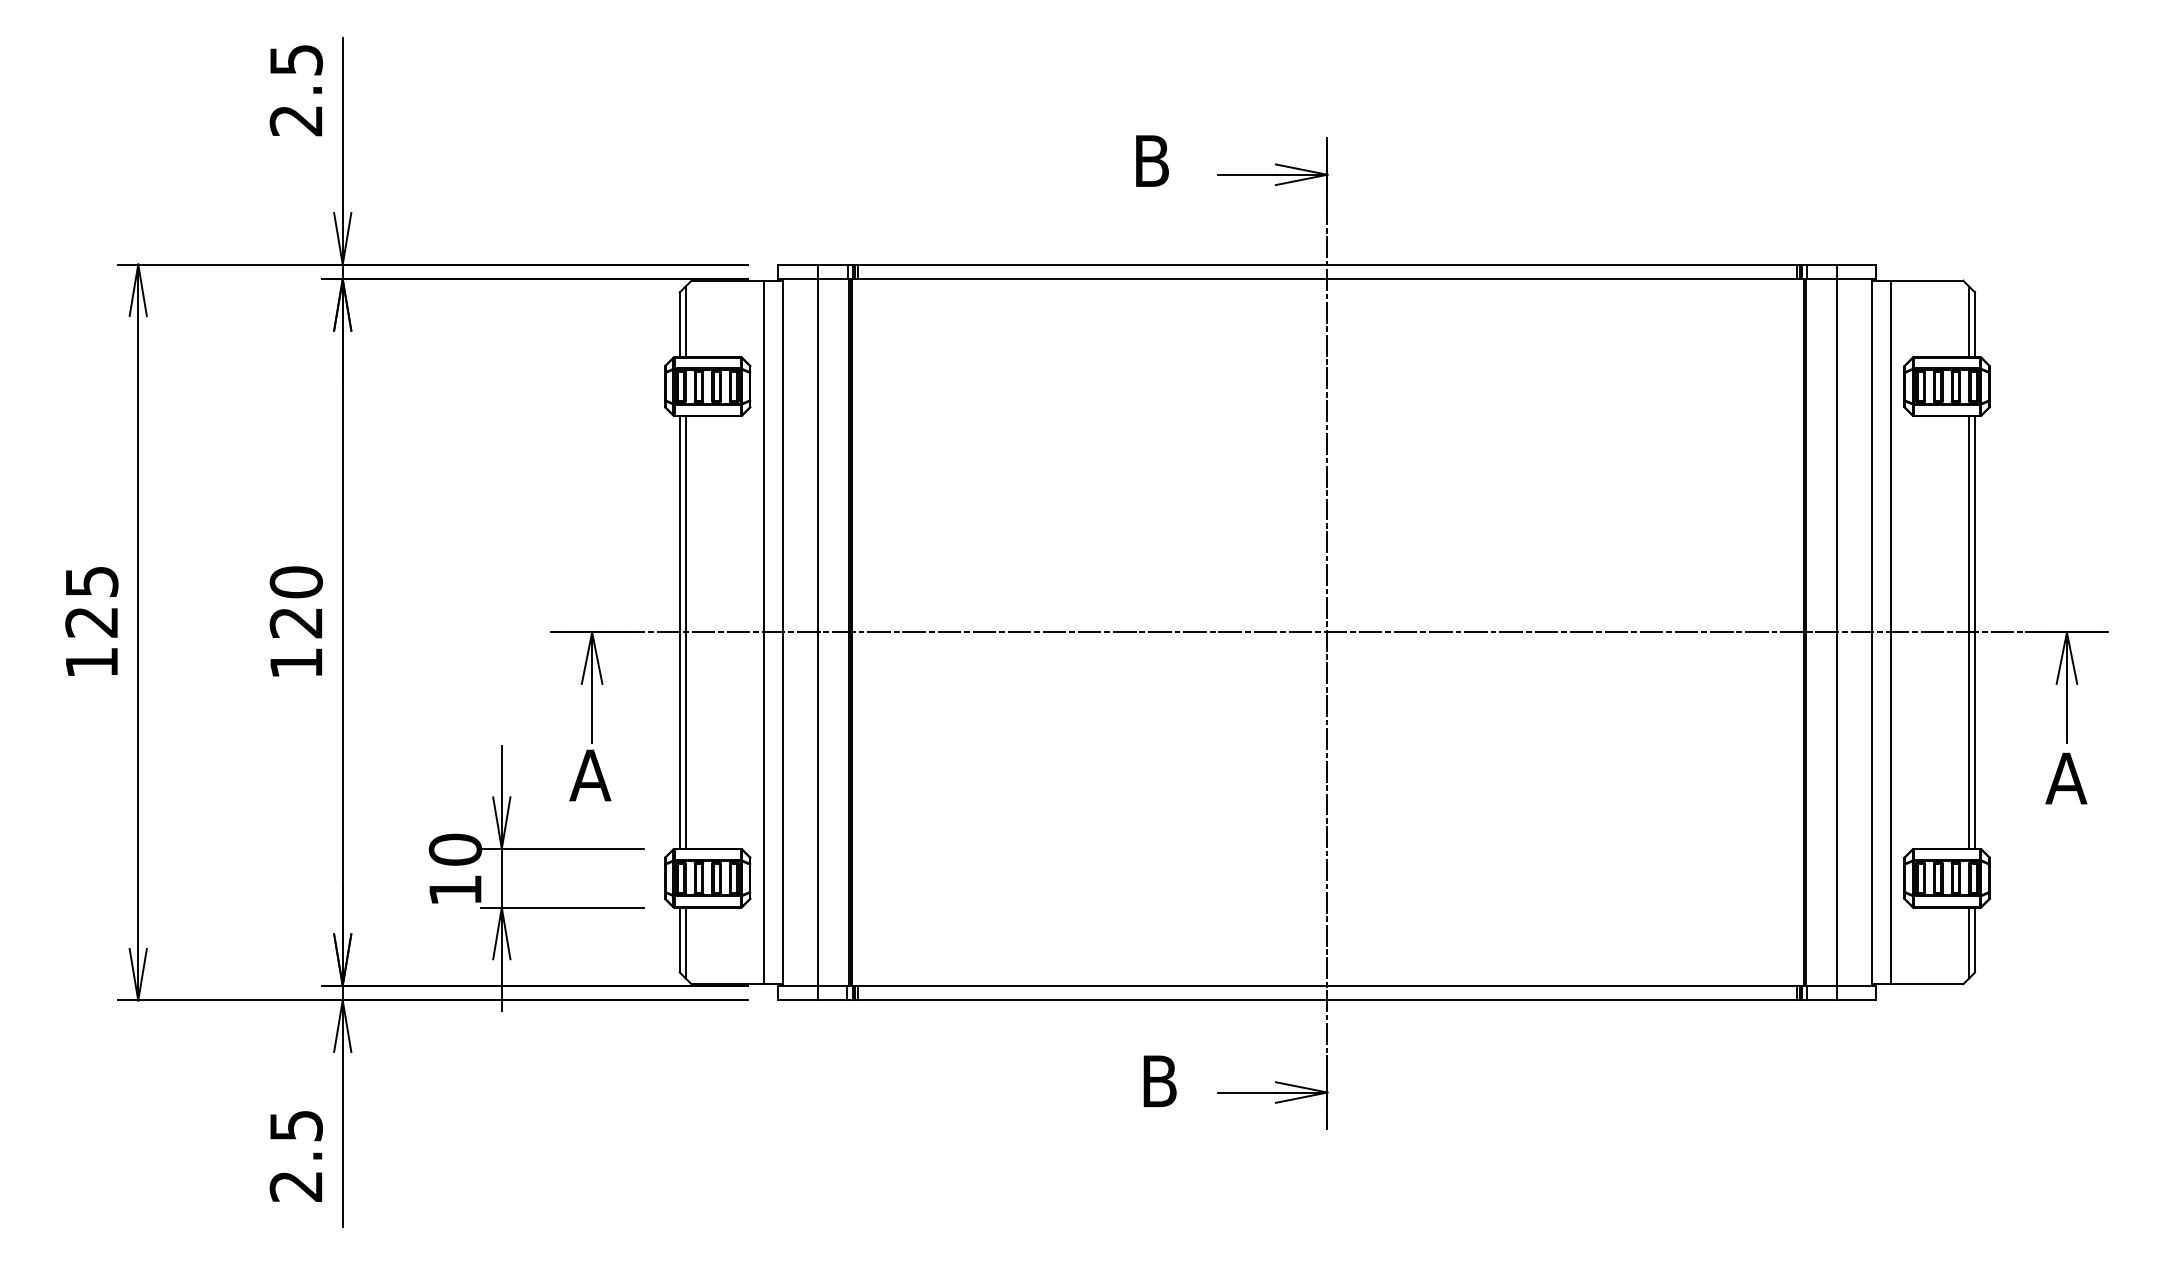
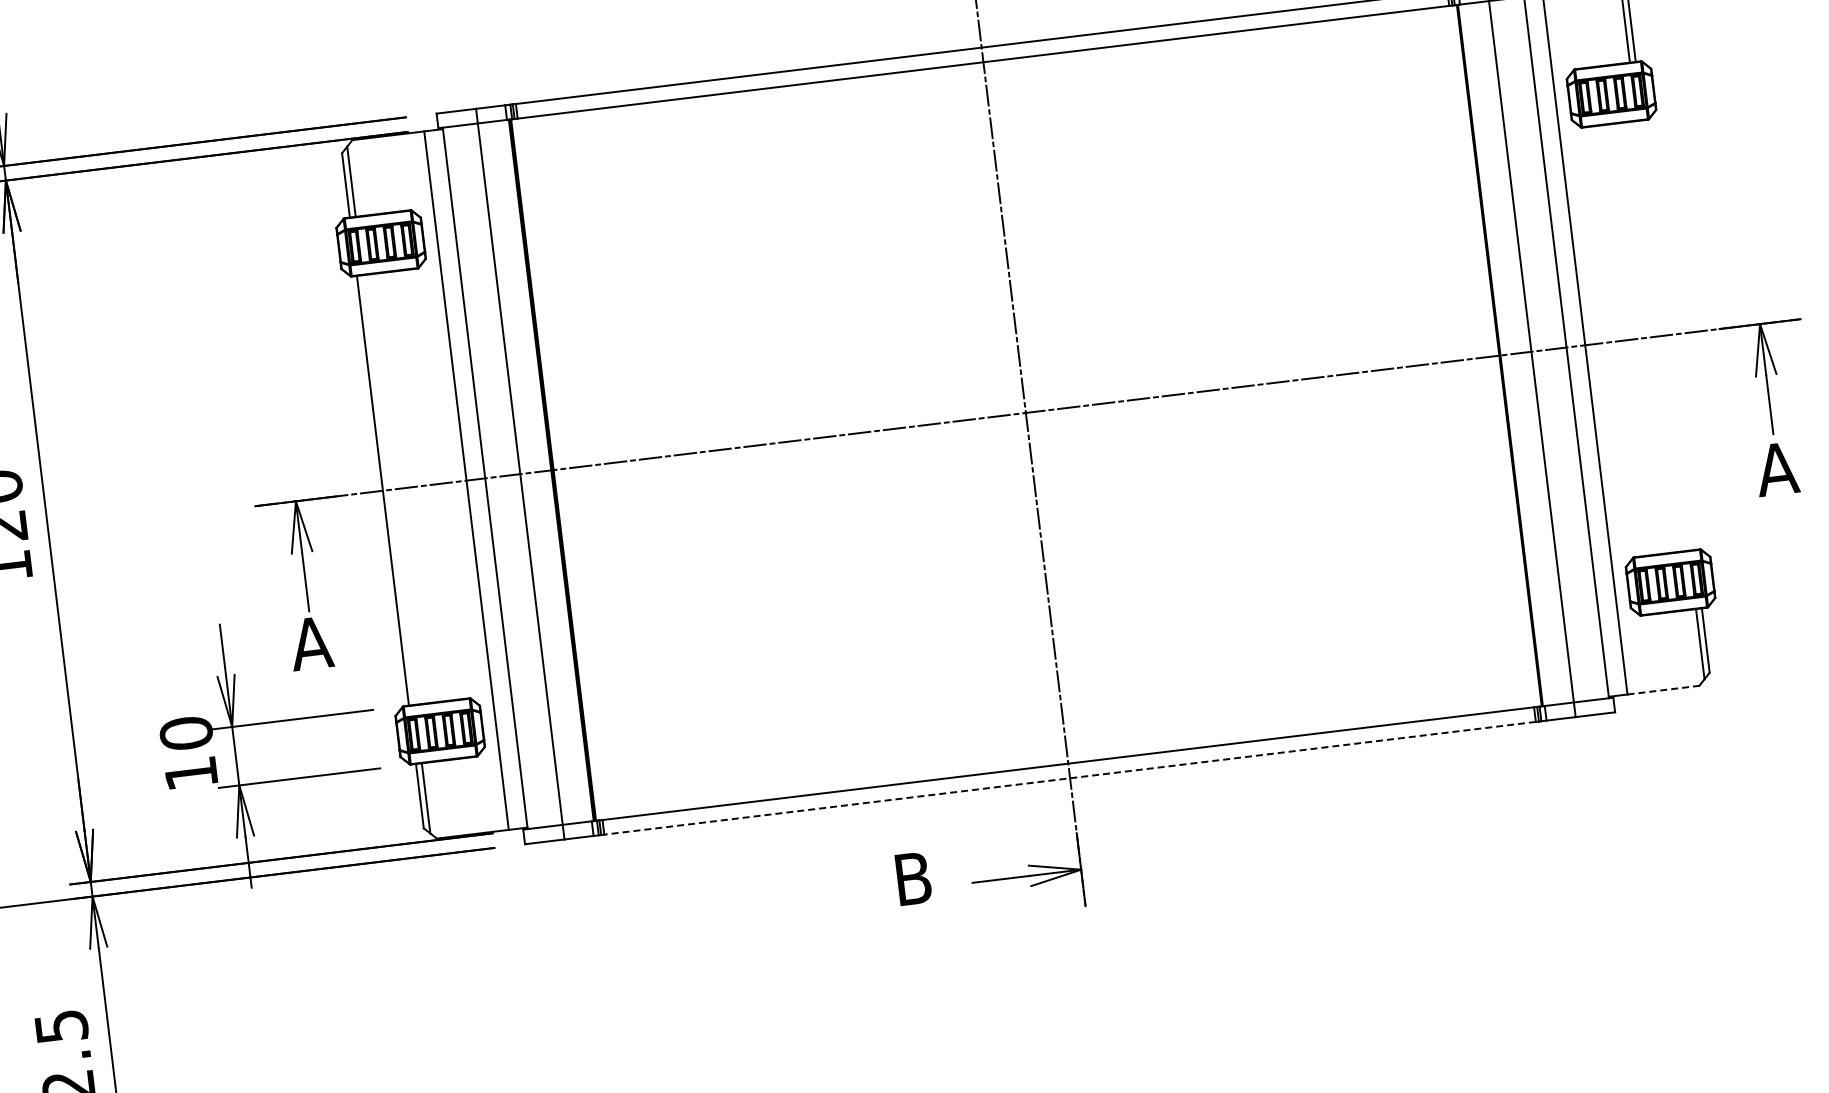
line: (685, 632) -> (388, 490), removed
line: (1969, 632) -> (1663, 335), removed
line: (1975, 632) -> (1669, 335), removed
line: (1927, 984) -> (1663, 690), solid -> dashed
line: (1326, 1000) -> (1069, 778), solid -> dashed

